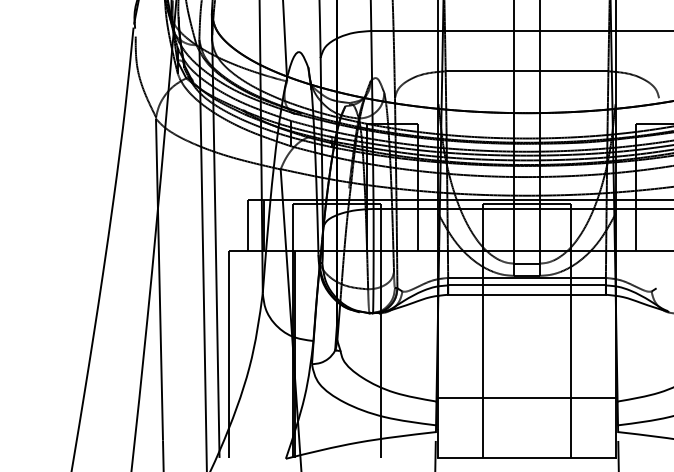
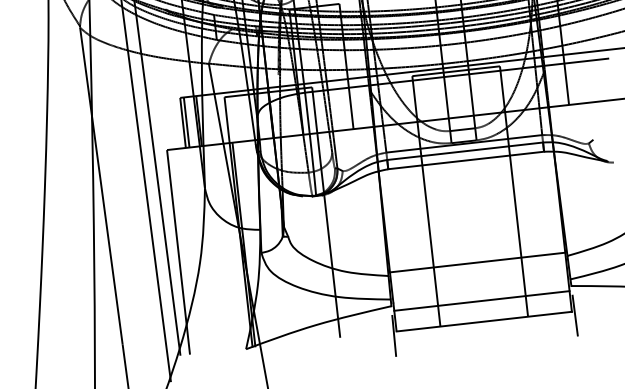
line: (251, 225) -> (186, 122), added
line: (526, 436) -> (481, 300), added

